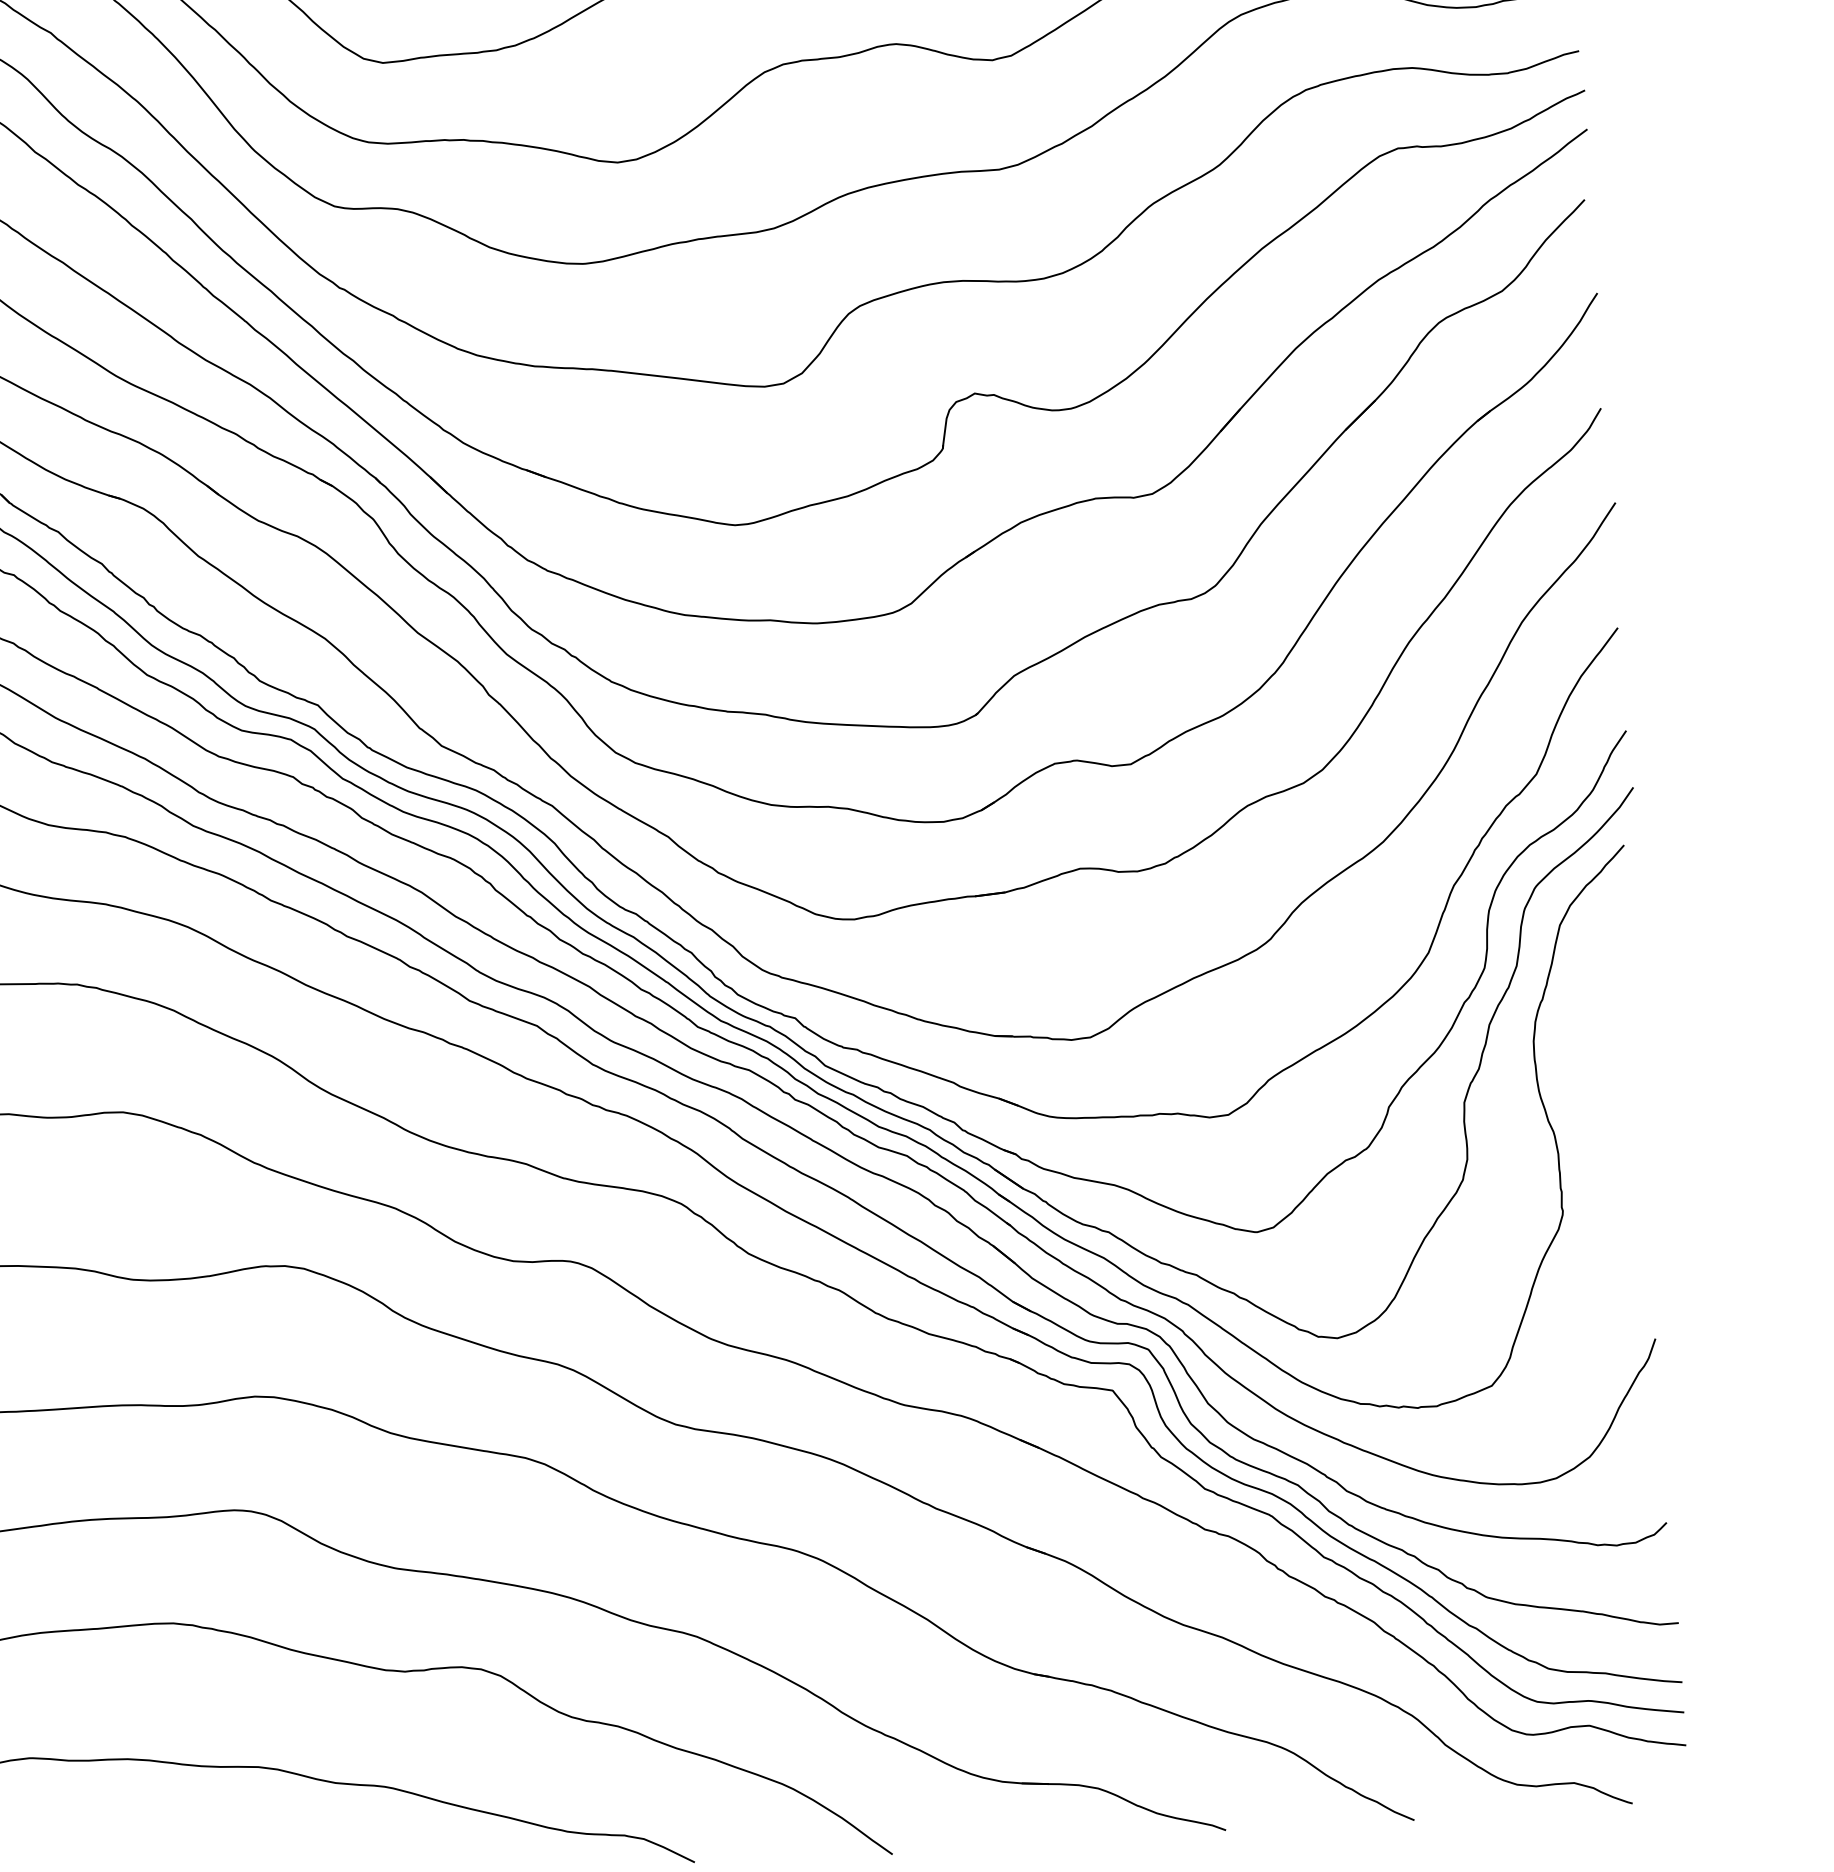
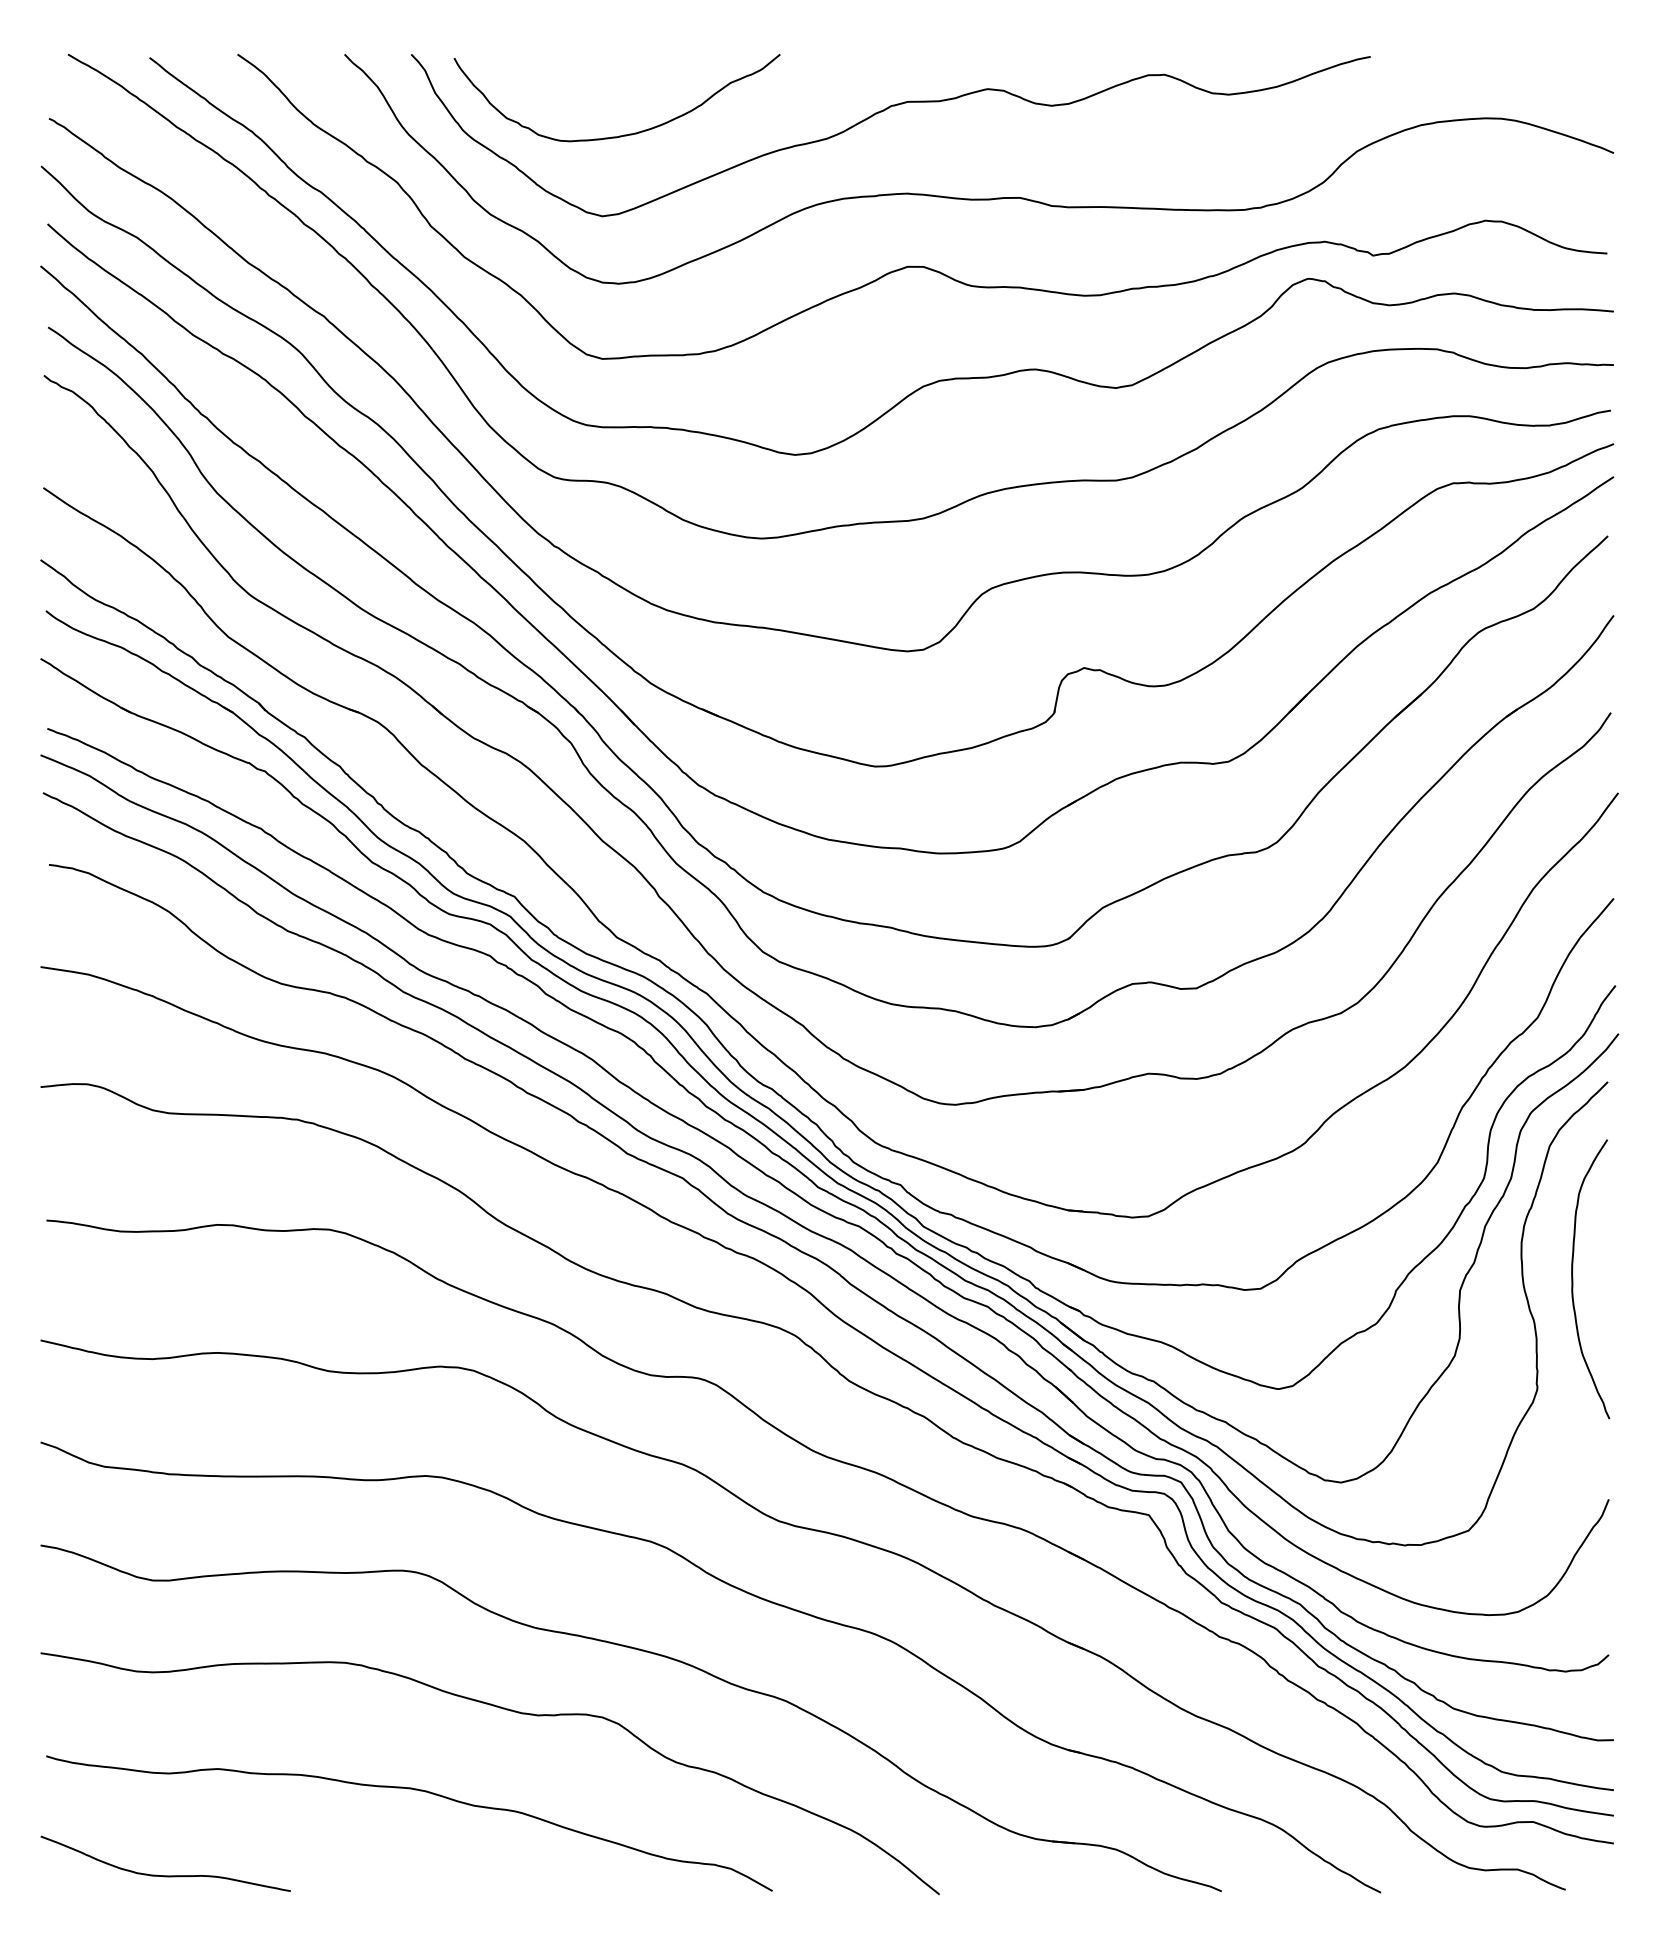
curve: (1597, 1081) -> (1573, 1279), added

